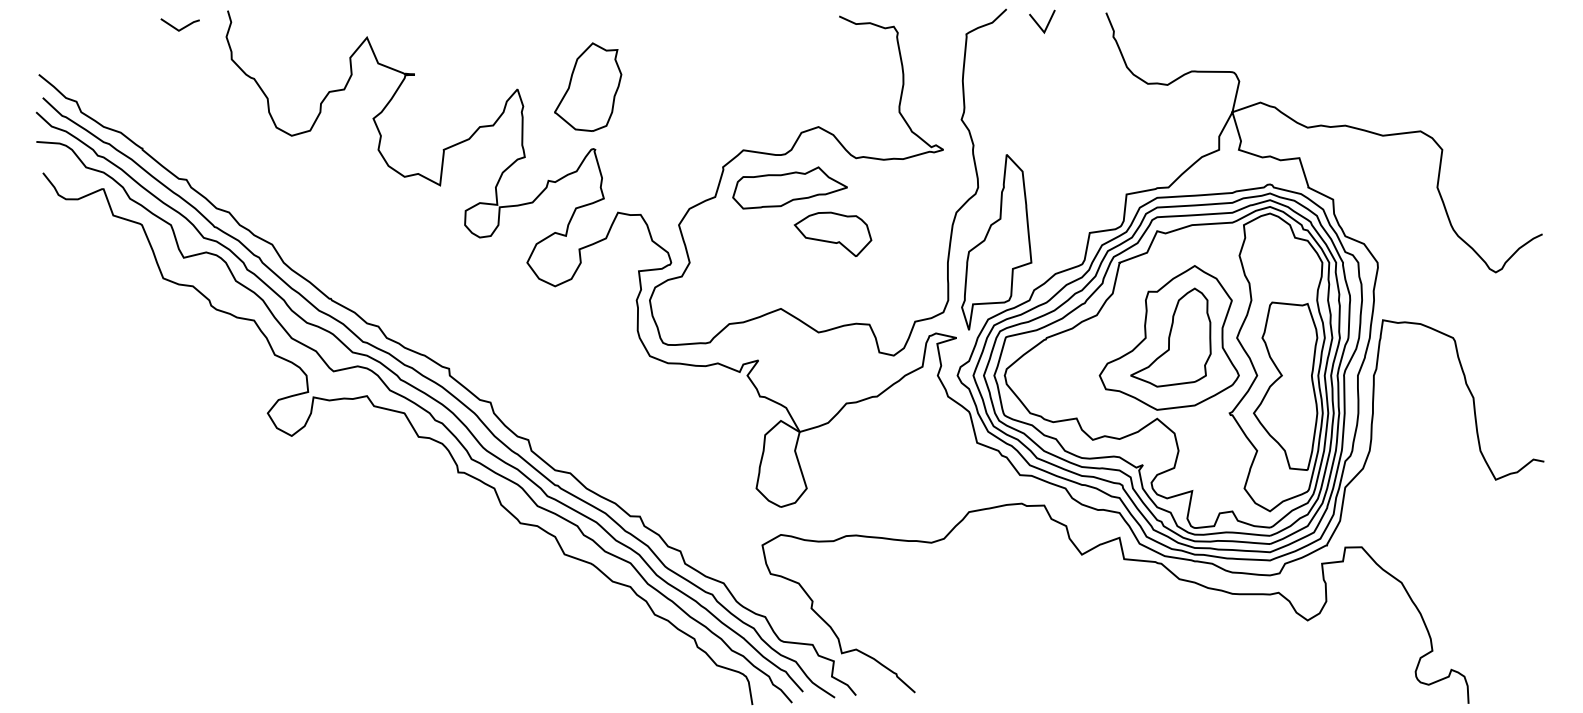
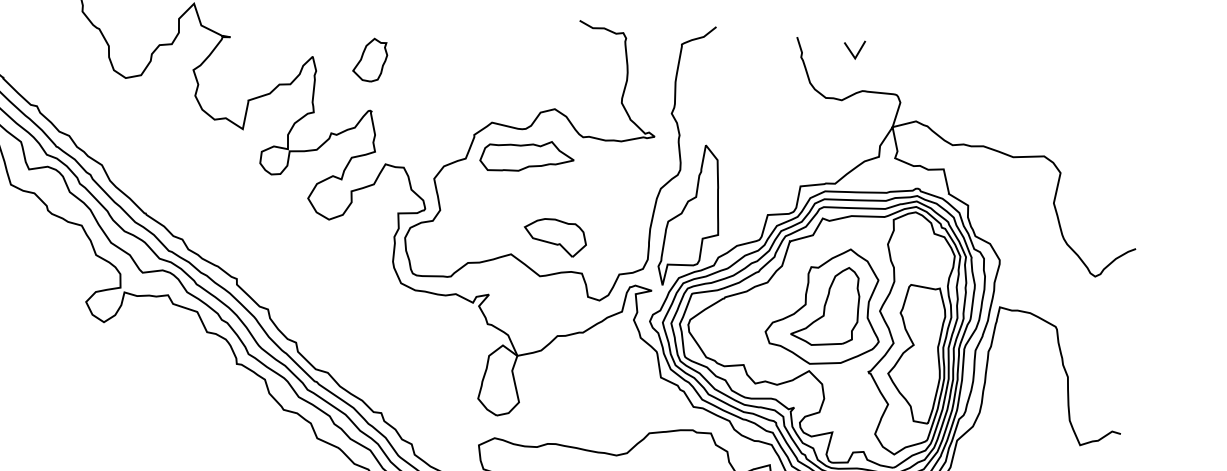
line: (1039, 24) -> (851, 51), moved
part: (588, 86) -> (370, 59), size x0.6
part: (832, 233) -> (554, 236), moved

